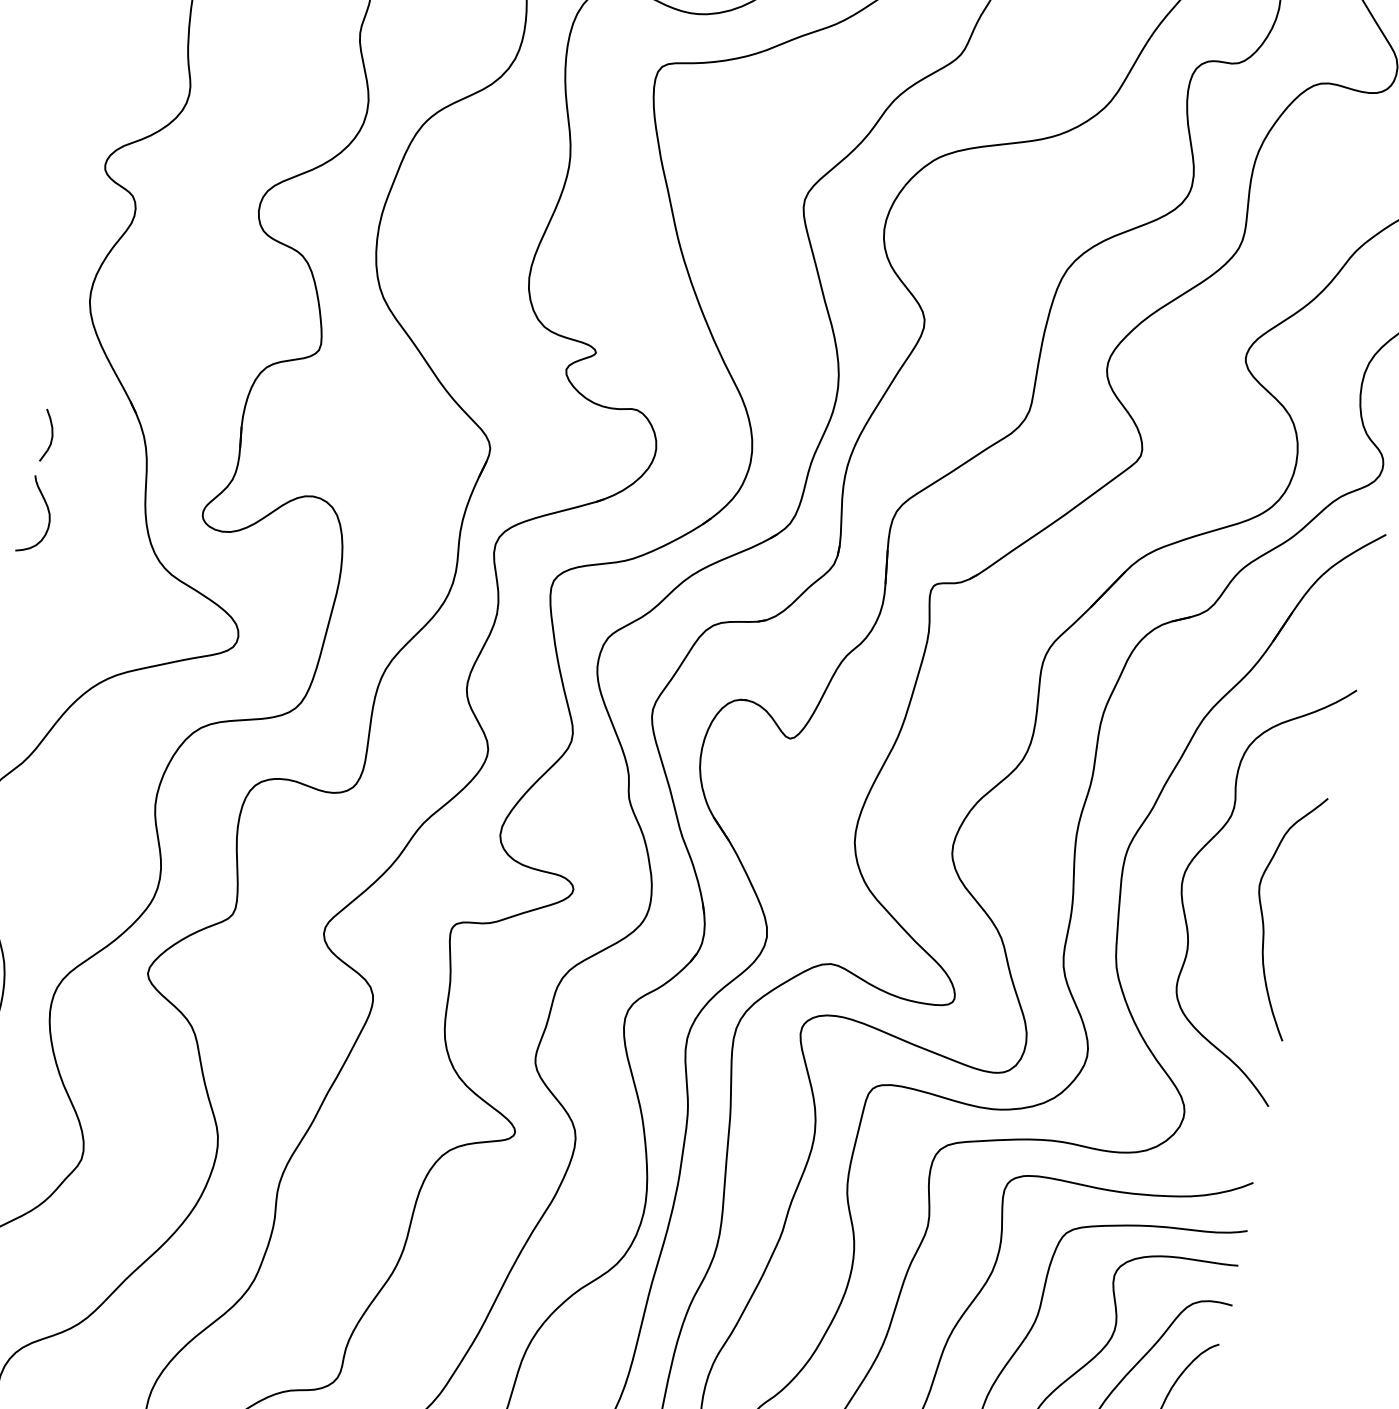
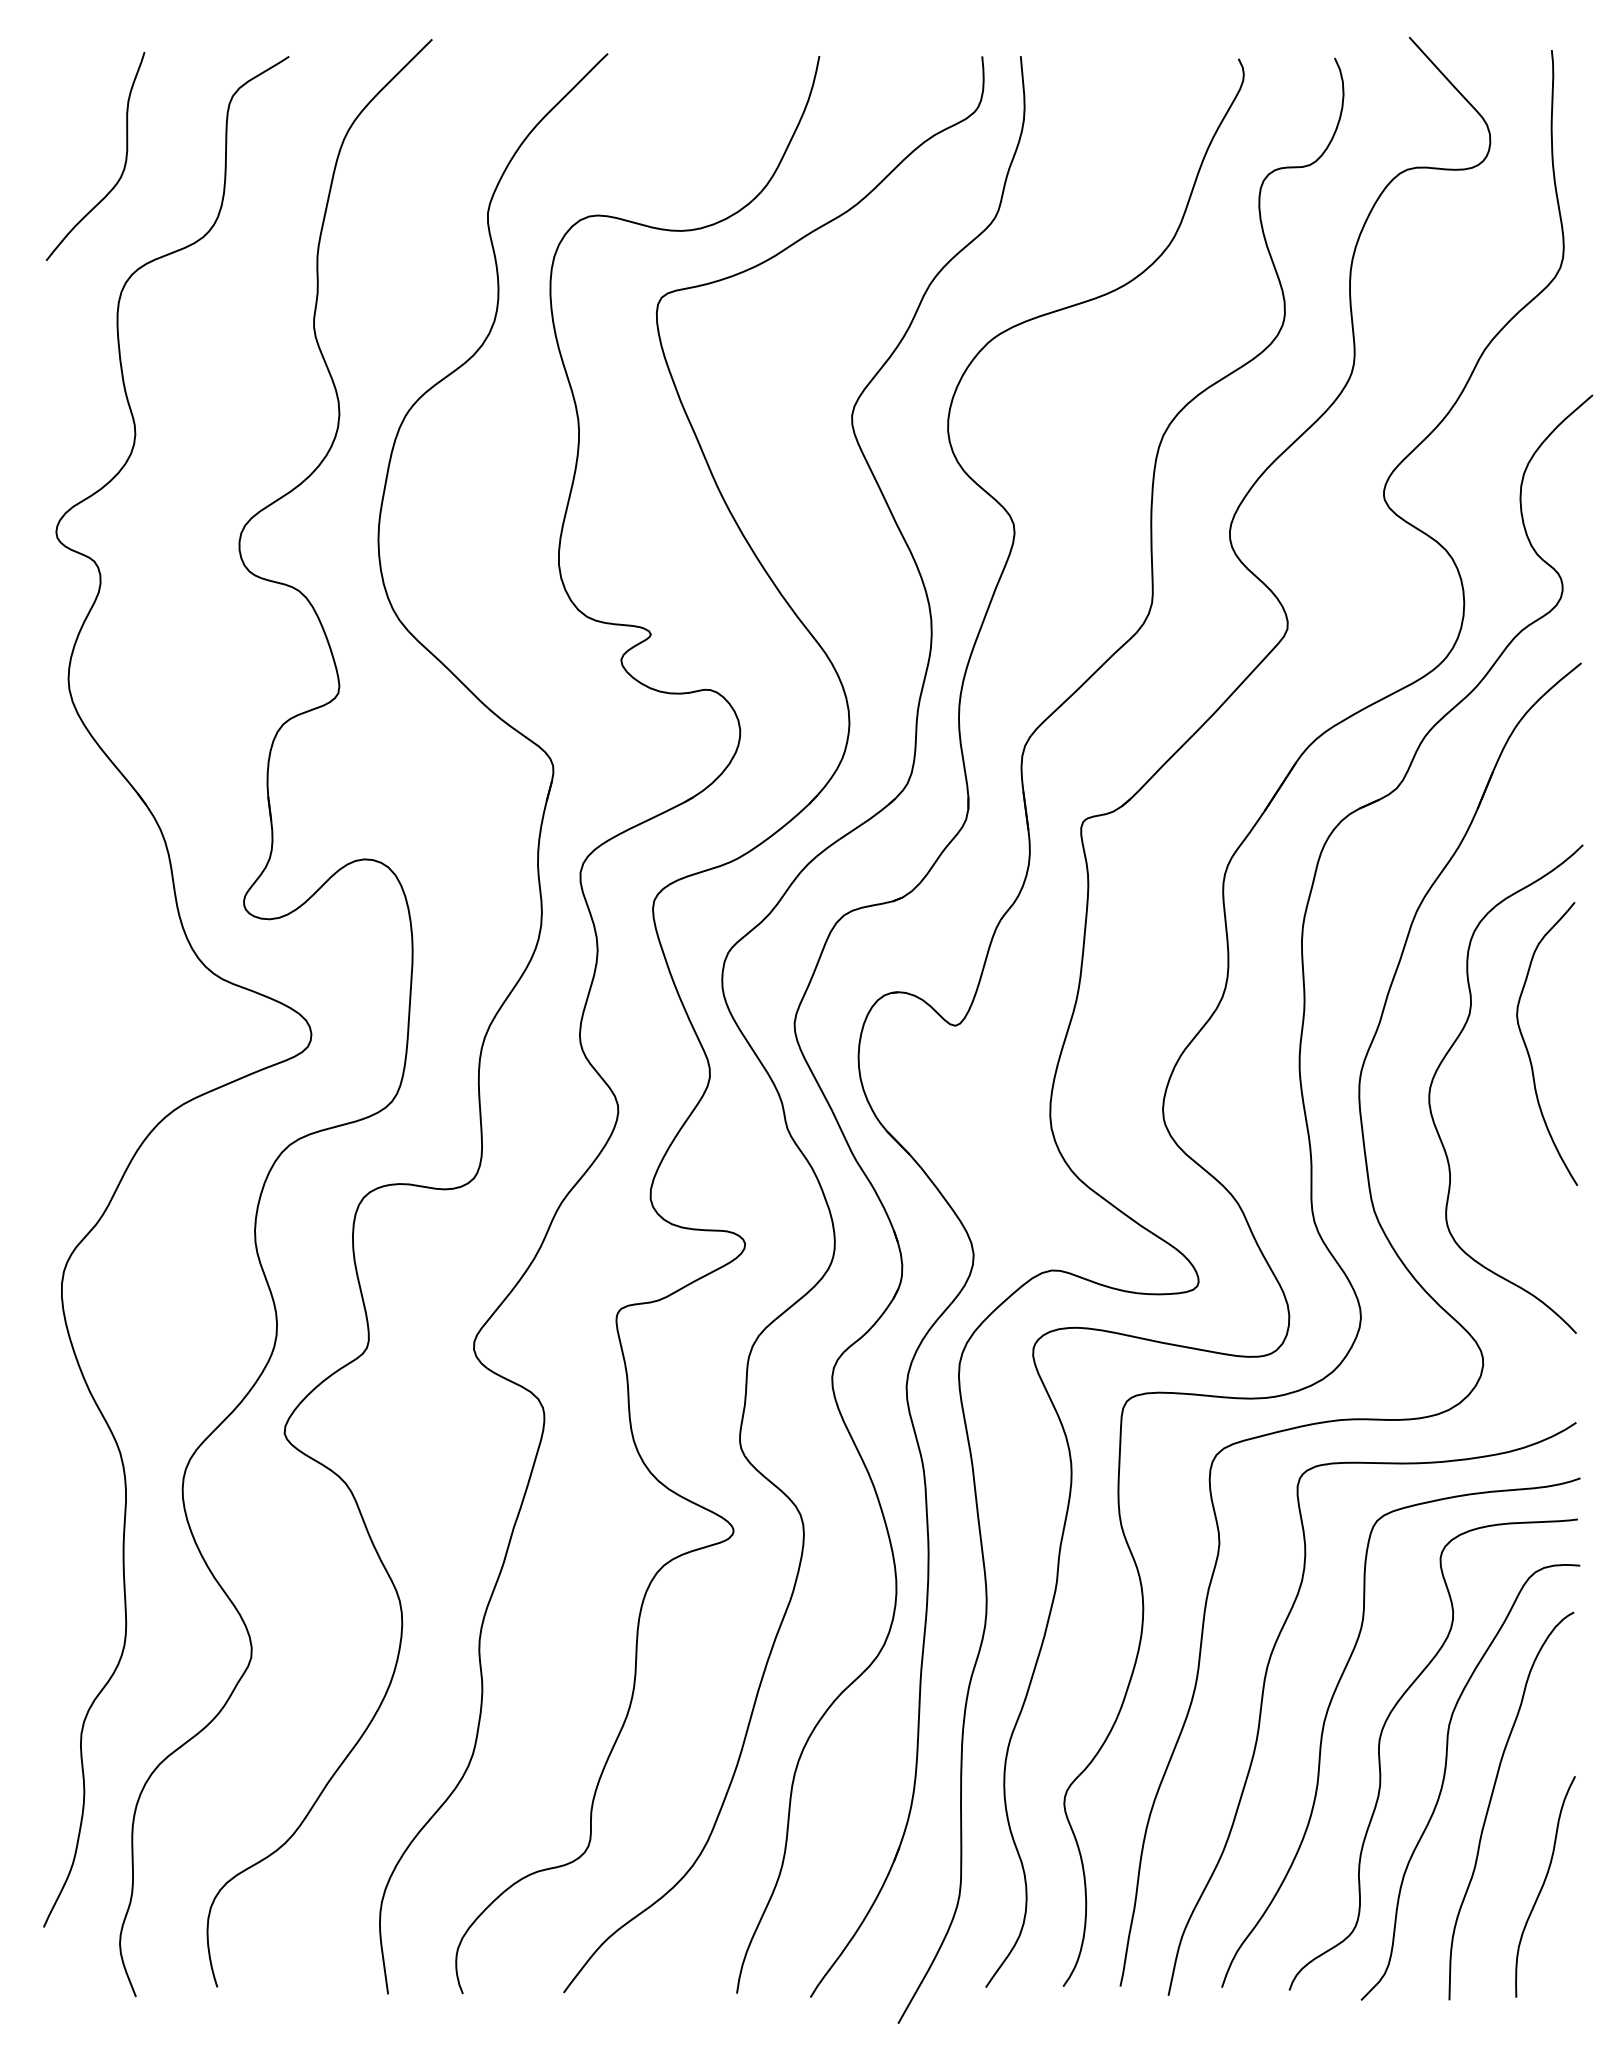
curve: (51, 436) -> (56, 850), removed
curve: (48, 515) -> (70, 939), removed
curve: (1263, 917) -> (1528, 1050), moved

